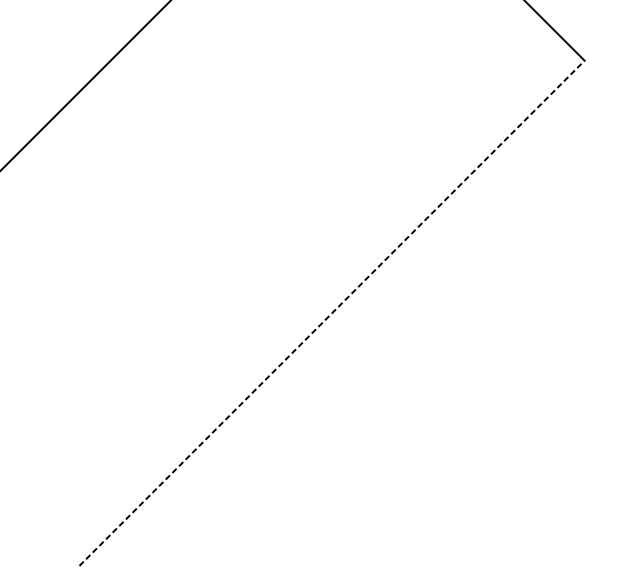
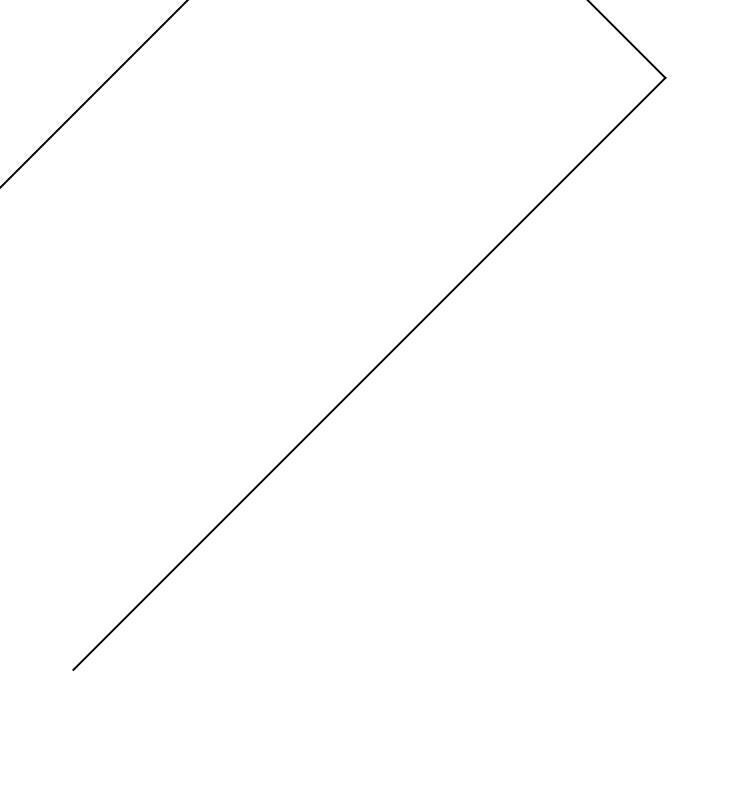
line: (332, 312) -> (369, 373), dashed -> solid

